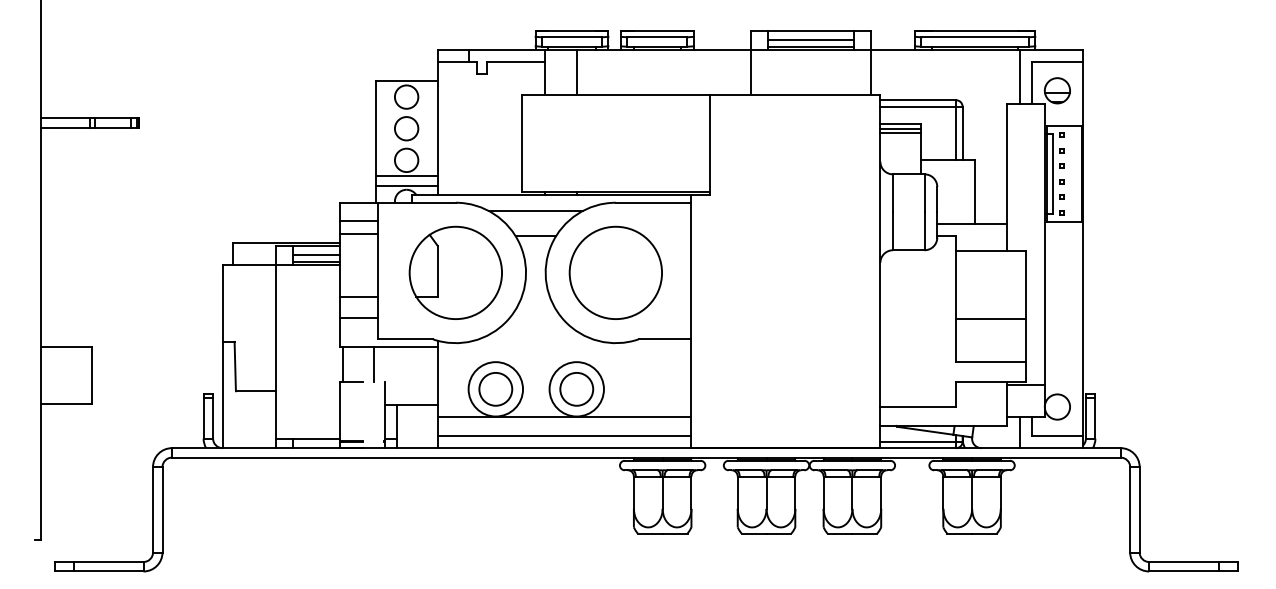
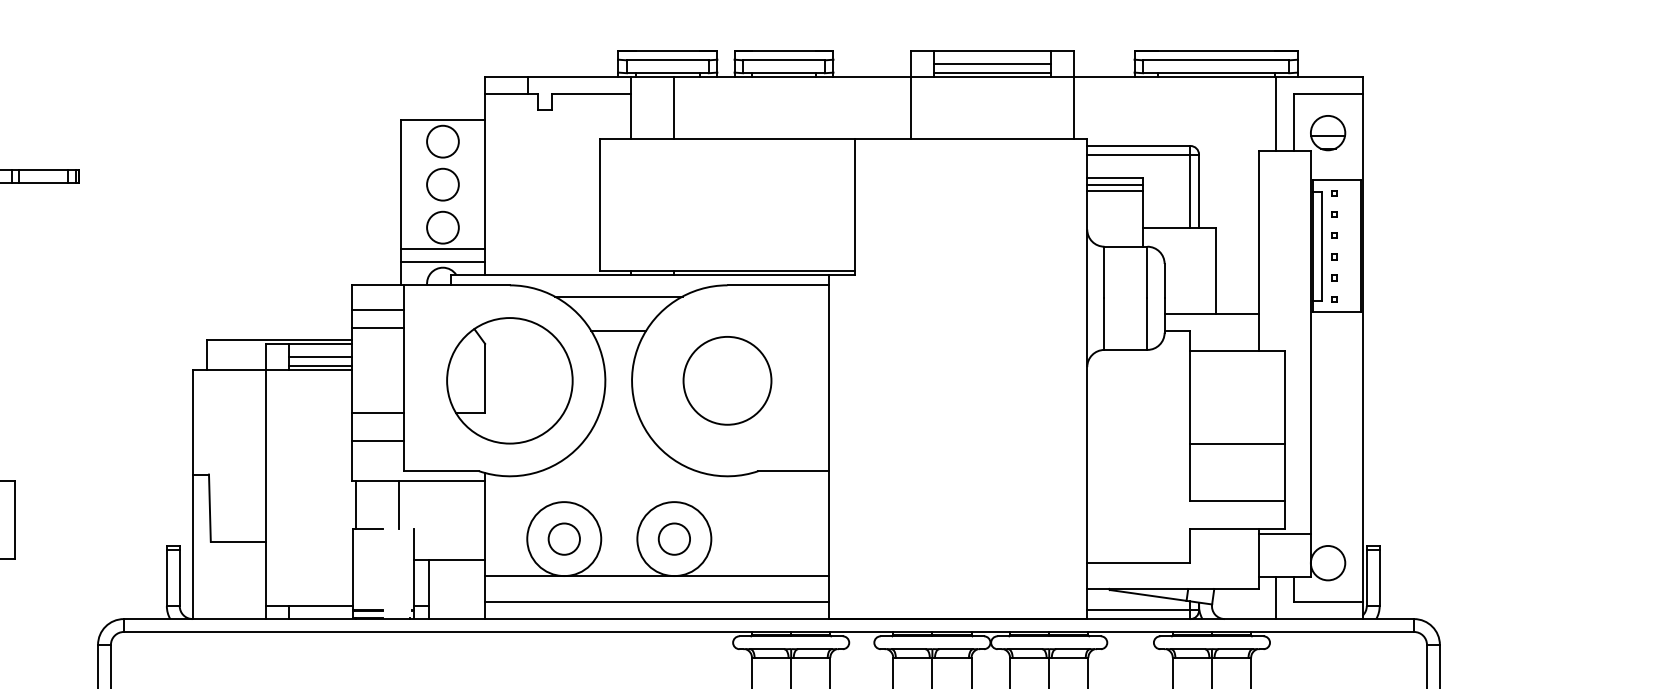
circle: (615, 272) -> (727, 380), size x0.7
circle: (495, 389) -> (563, 539), size x0.7
circle: (576, 389) -> (673, 539), size x0.7

